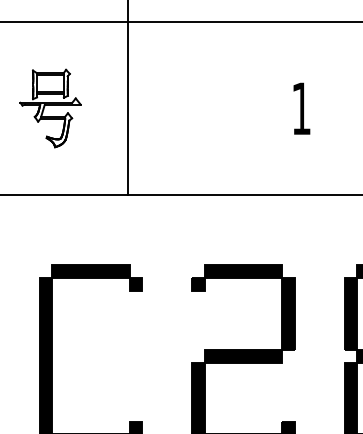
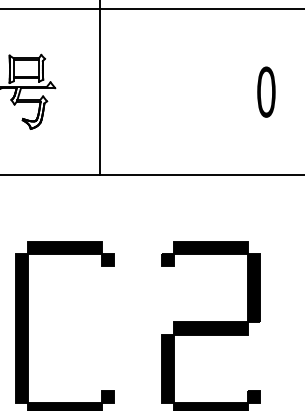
text: (301, 108) -> (266, 91), 1 -> 0

